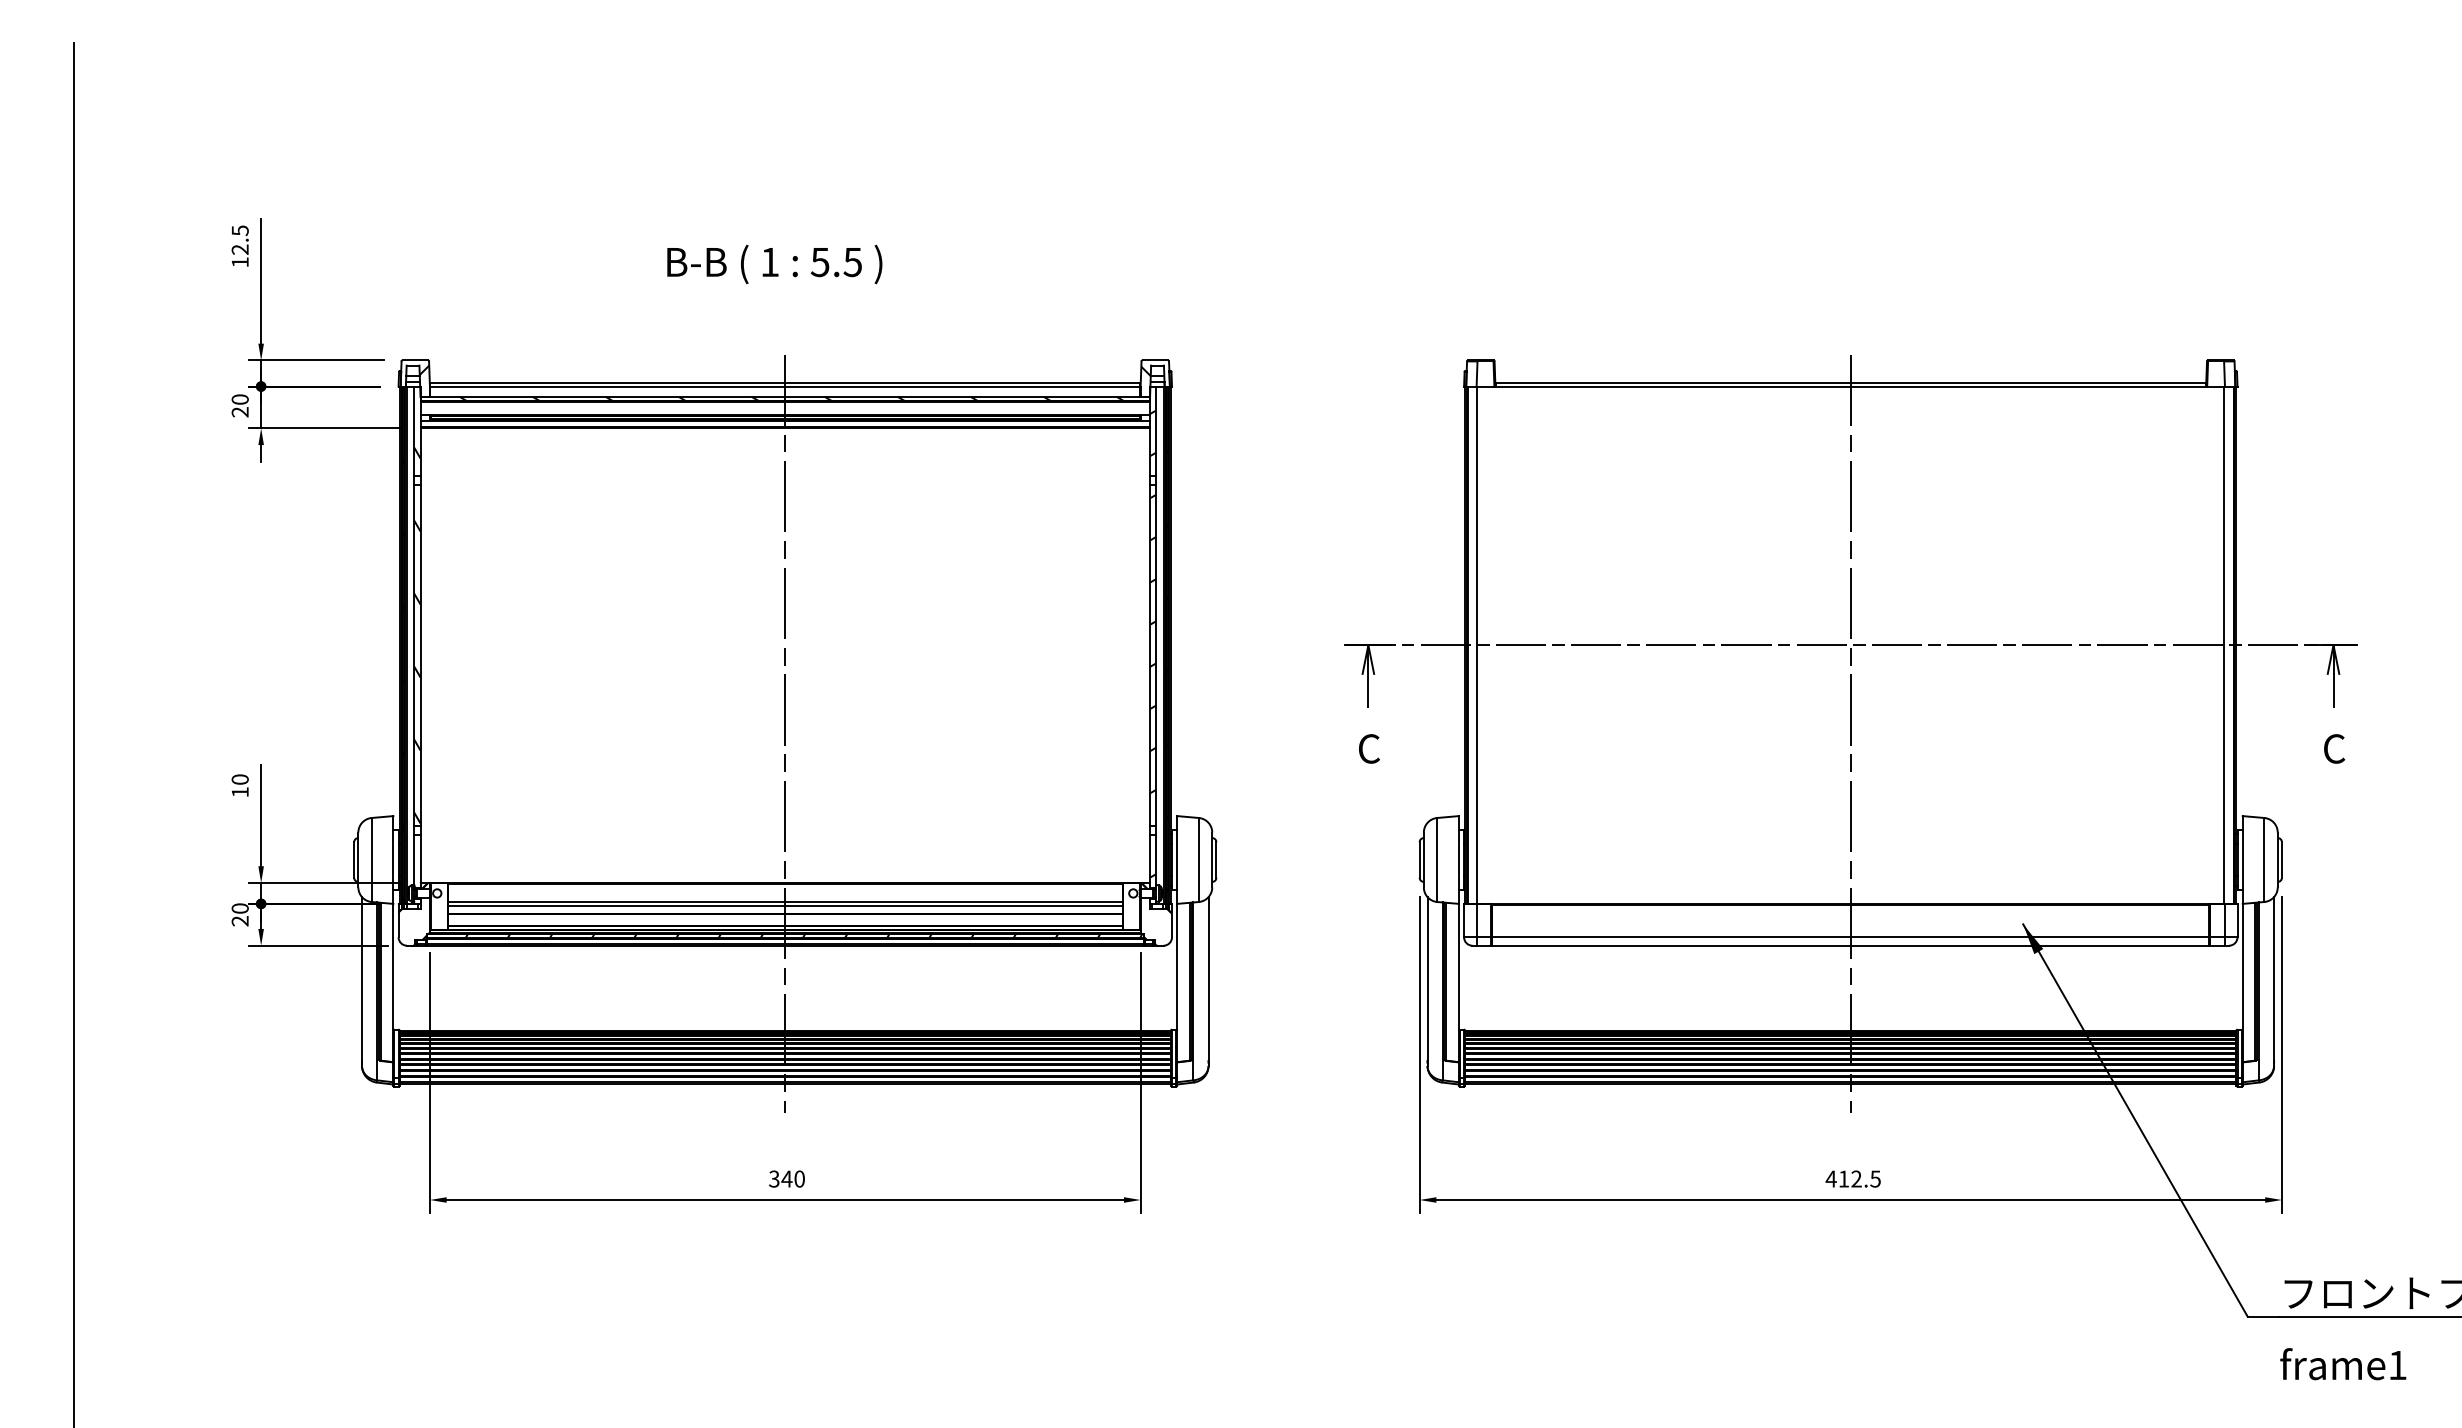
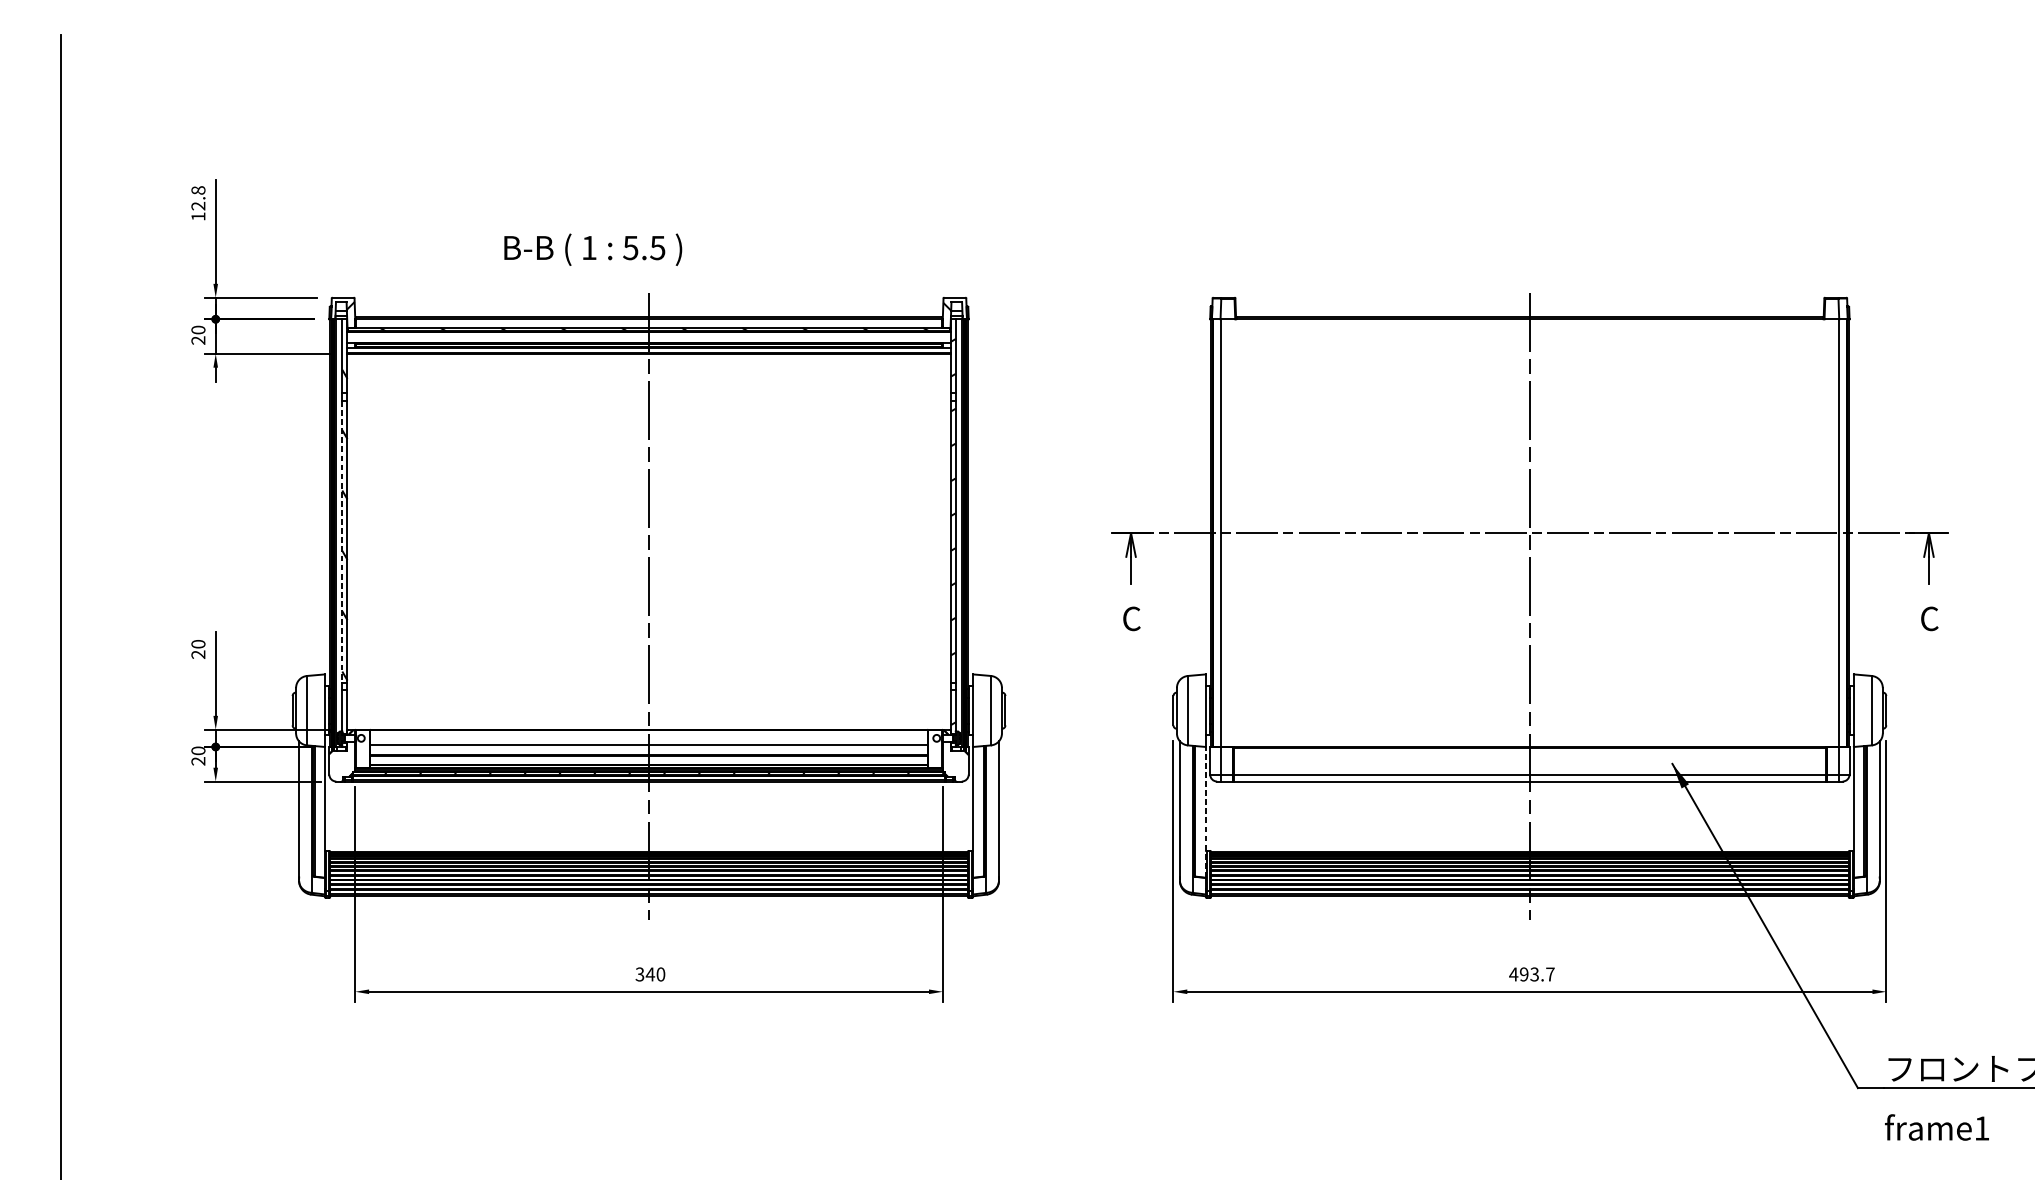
text: (239, 230) -> (197, 190), 12.5 -> 12.8
text: (774, 264) -> (592, 249), moved
line: (414, 656) -> (342, 542), solid -> dashed
text: (239, 792) -> (197, 654), 10 -> 20
line: (784, 905) -> (648, 748), removed
line: (1458, 982) -> (1205, 811), solid -> dashed
text: (1859, 1178) -> (1537, 974), 412.5 -> 493.7

